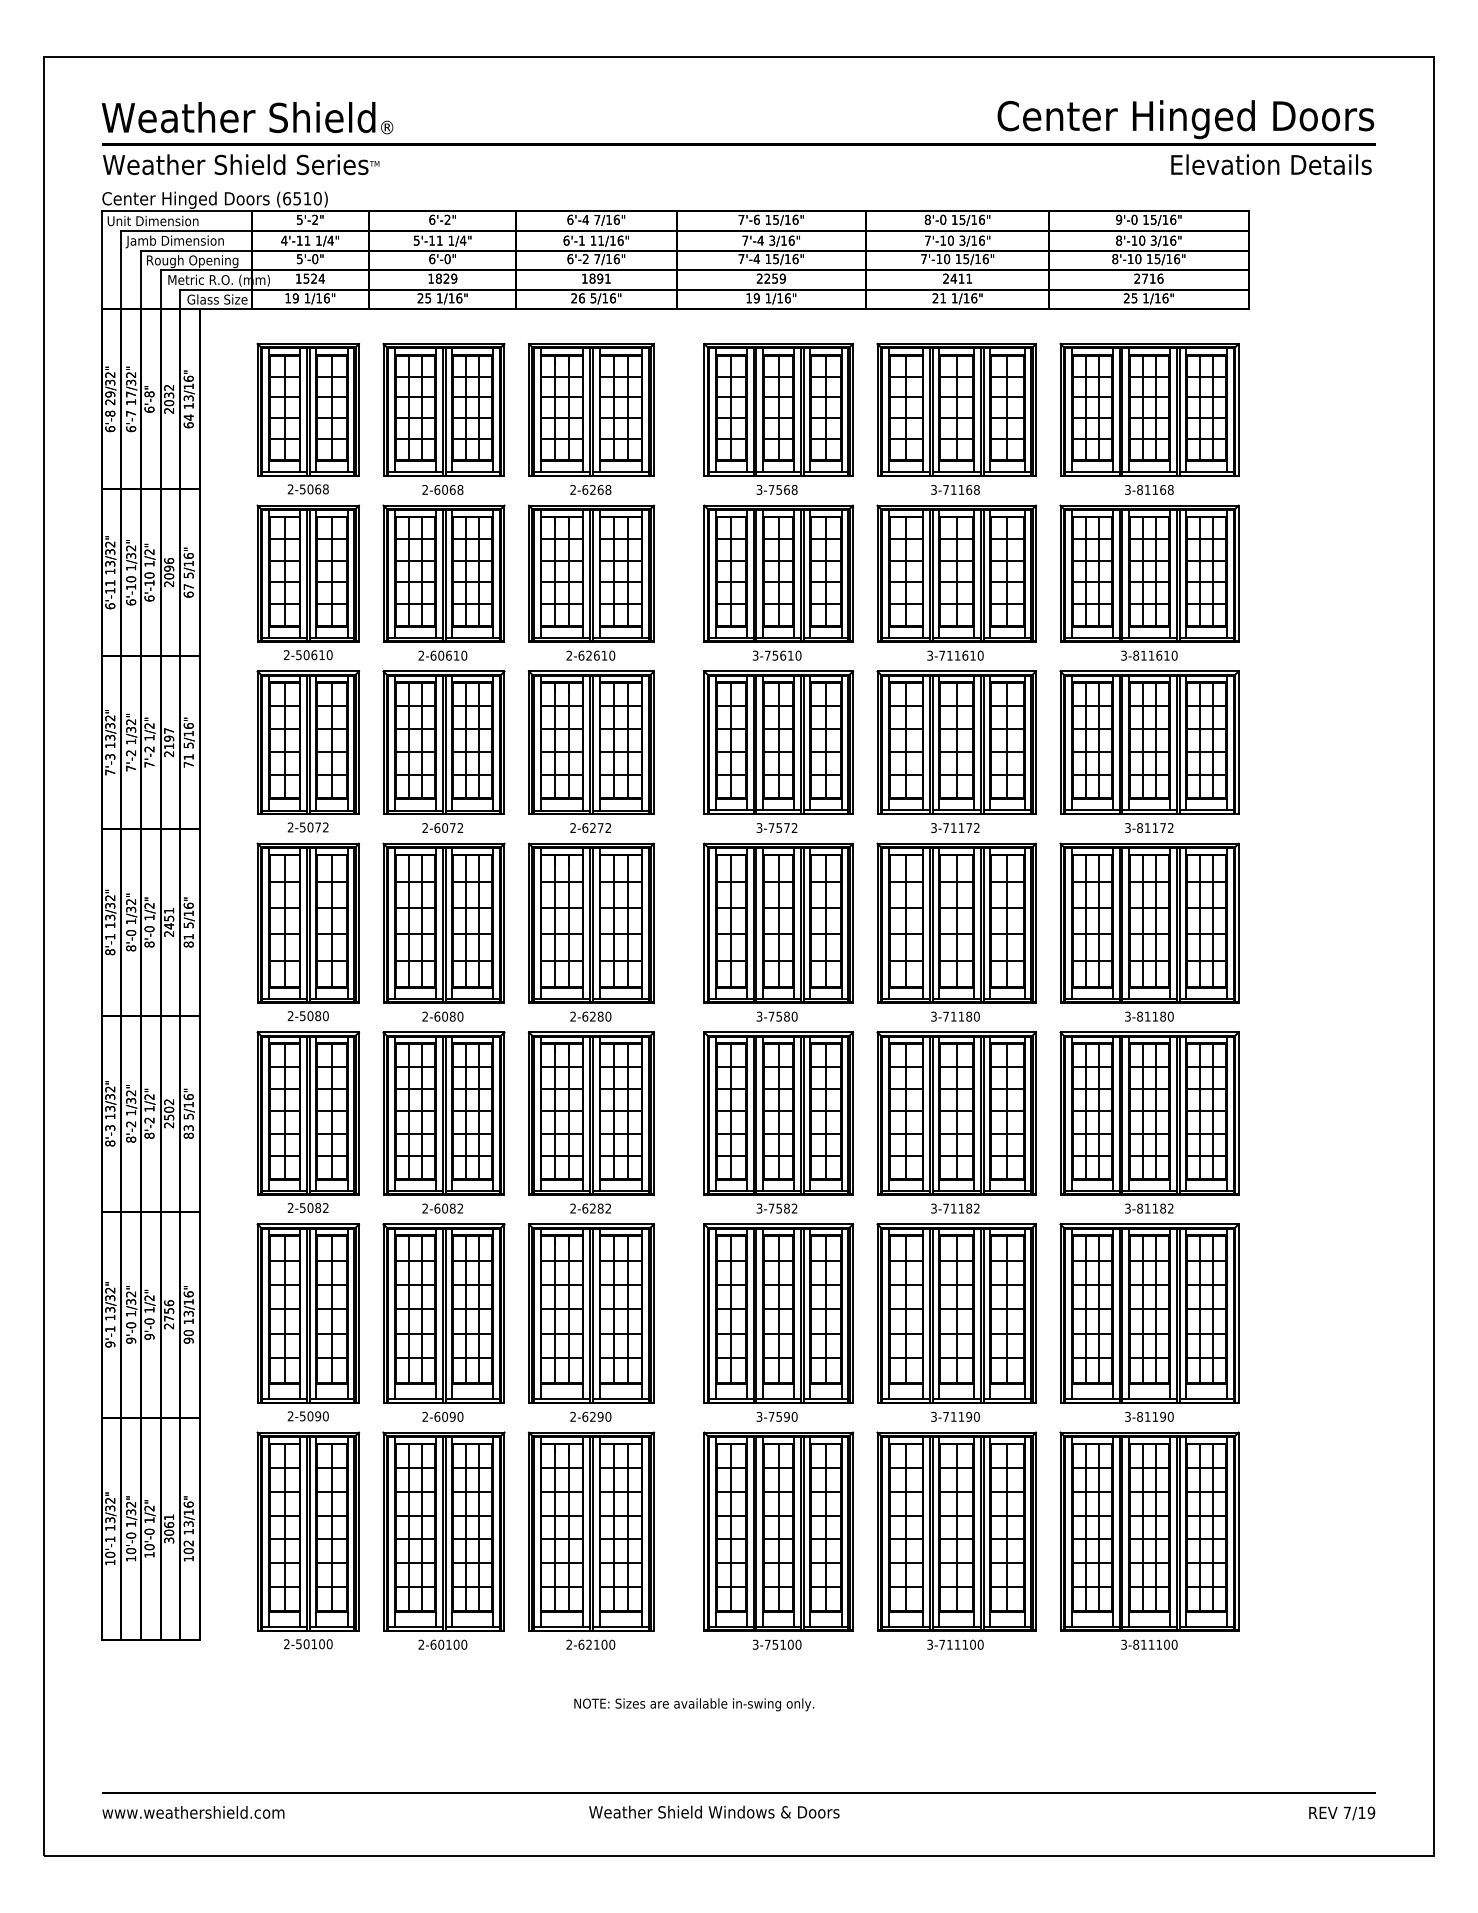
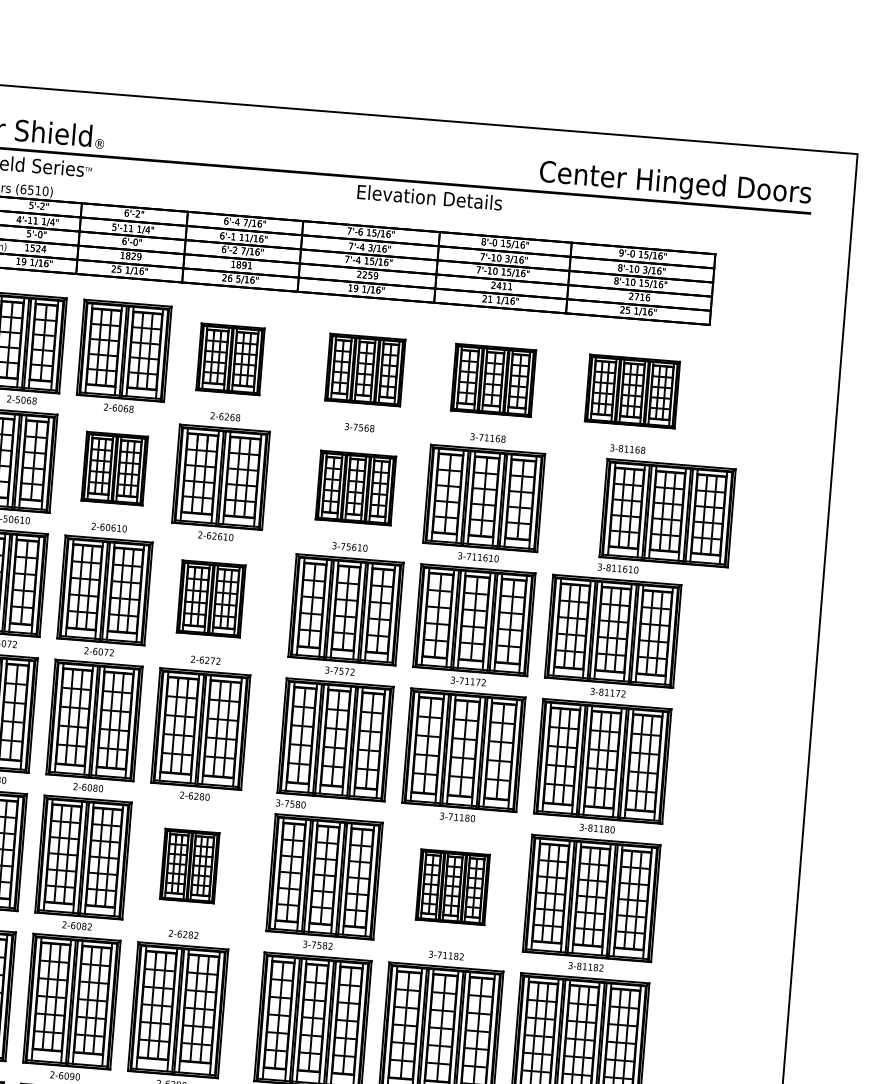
text: (1271, 164) -> (429, 197), moved
part: (591, 409) -> (230, 358), size x0.7
part: (778, 409) -> (365, 369), size x0.7
part: (956, 409) -> (493, 380), size x0.7
part: (1149, 409) -> (632, 391), size x0.7
part: (443, 573) -> (114, 468), size x0.7
part: (778, 573) -> (355, 487), size x0.7
part: (1149, 573) -> (667, 513), moved
part: (591, 742) -> (211, 598), size x0.7
text: (776, 1016) -> (290, 803), moved
part: (591, 1113) -> (189, 866), size x0.6
part: (956, 1113) -> (452, 887), size x0.6

